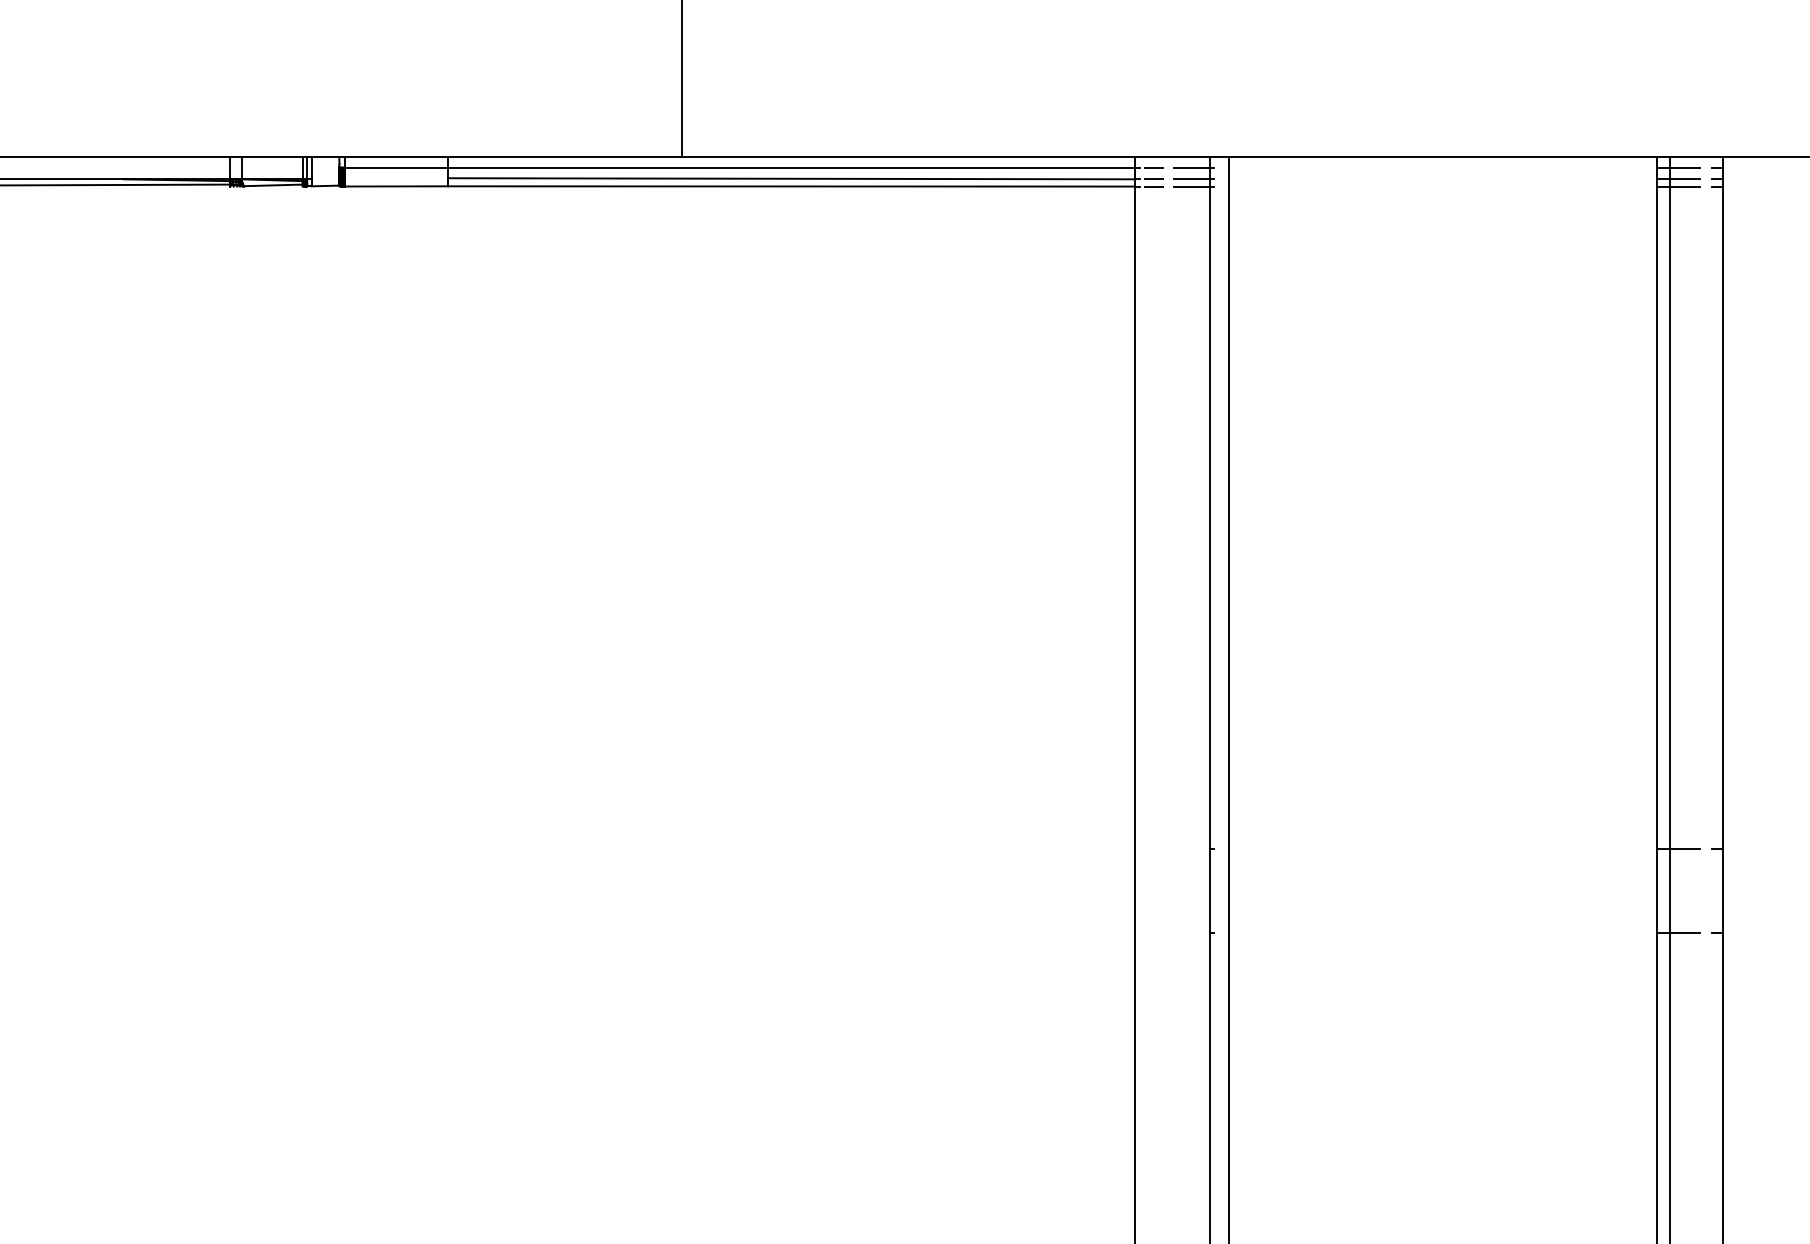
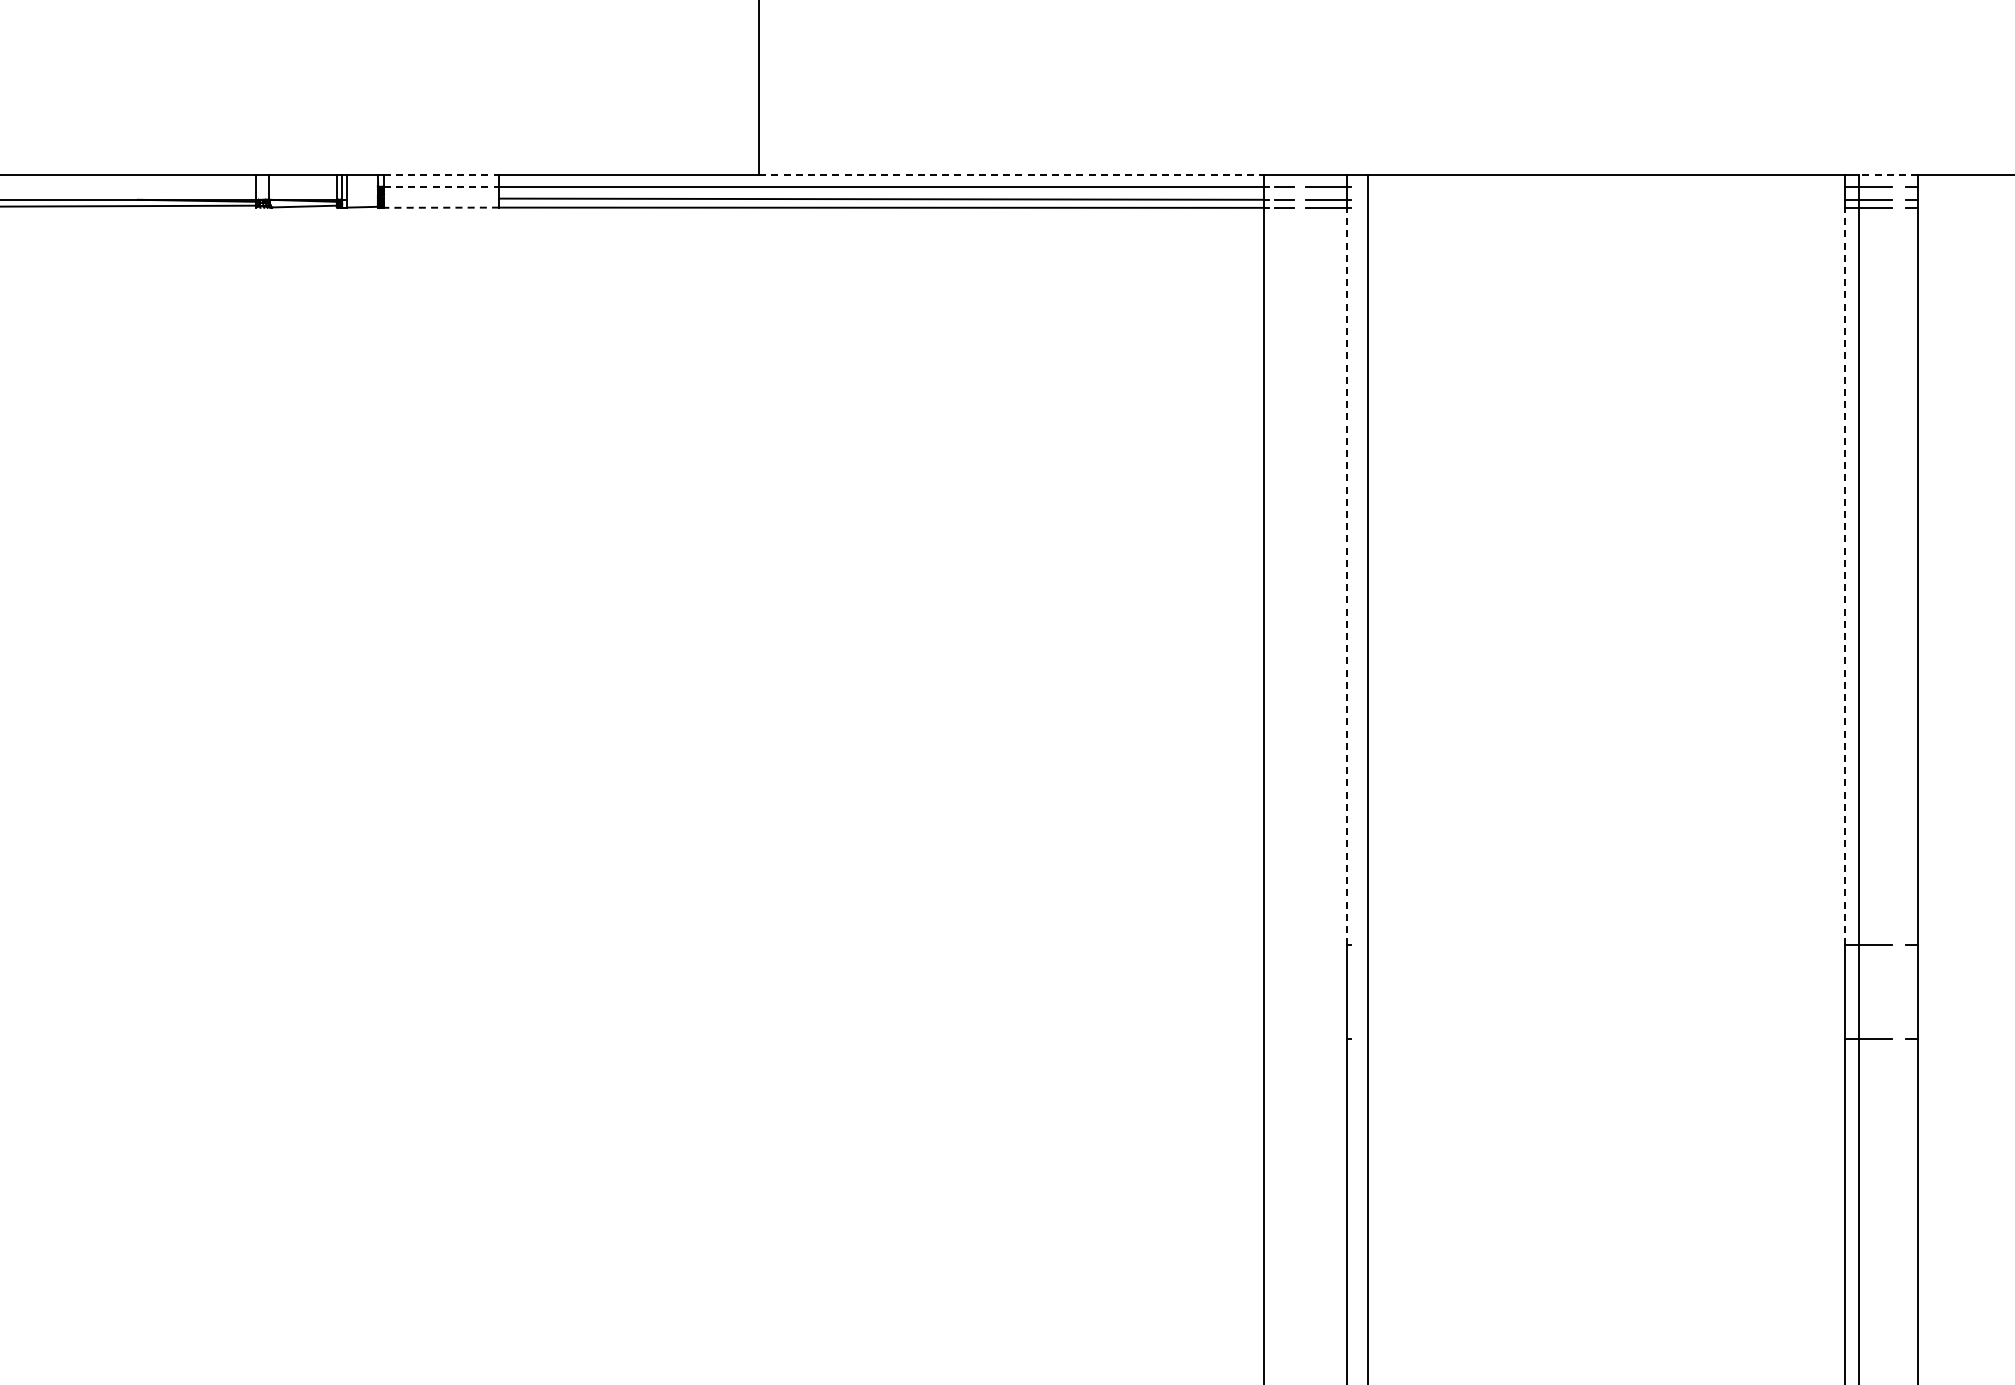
line: (396, 157) -> (441, 175), solid -> dashed
line: (908, 157) -> (1011, 175), solid -> dashed
line: (1696, 157) -> (1888, 175), solid -> dashed
line: (396, 167) -> (441, 186), solid -> dashed
line: (396, 186) -> (441, 207), solid -> dashed
line: (1209, 517) -> (1346, 576), solid -> dashed
line: (1657, 517) -> (1844, 576), solid -> dashed

